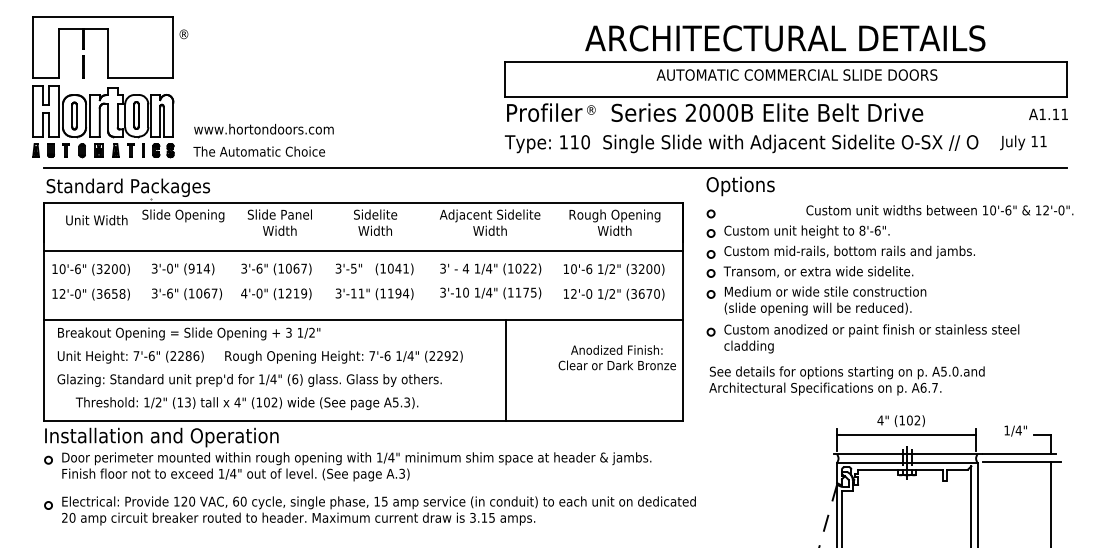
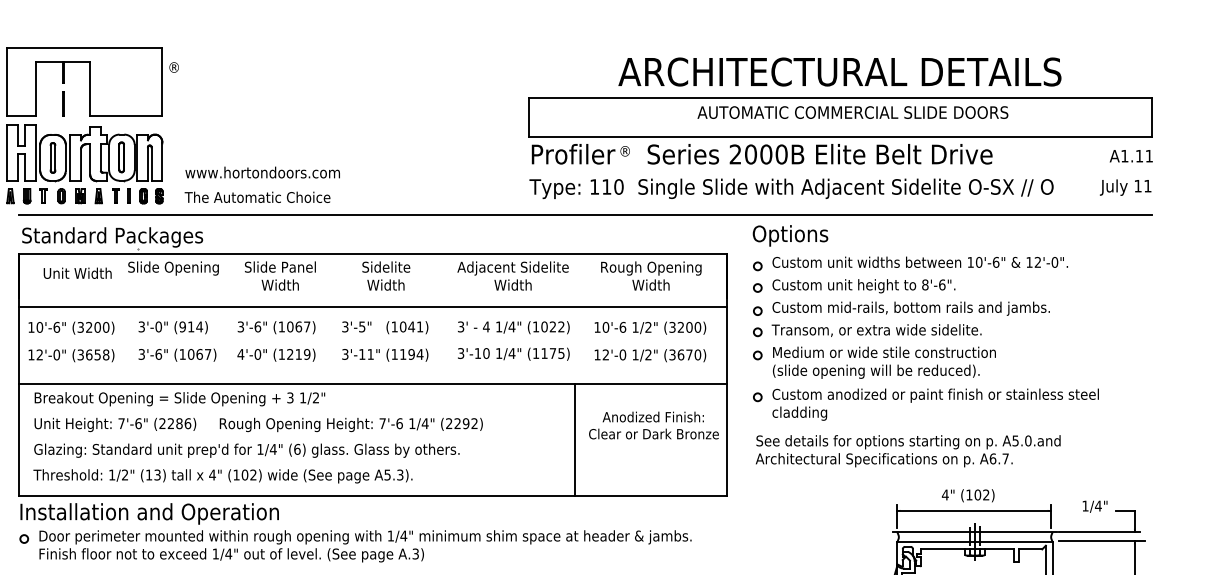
text: (1023, 142) -> (1125, 187), moved
text: (939, 210) -> (919, 262), moved
line: (506, 370) -> (575, 439), moved
text: (246, 403) -> (222, 476), moved

